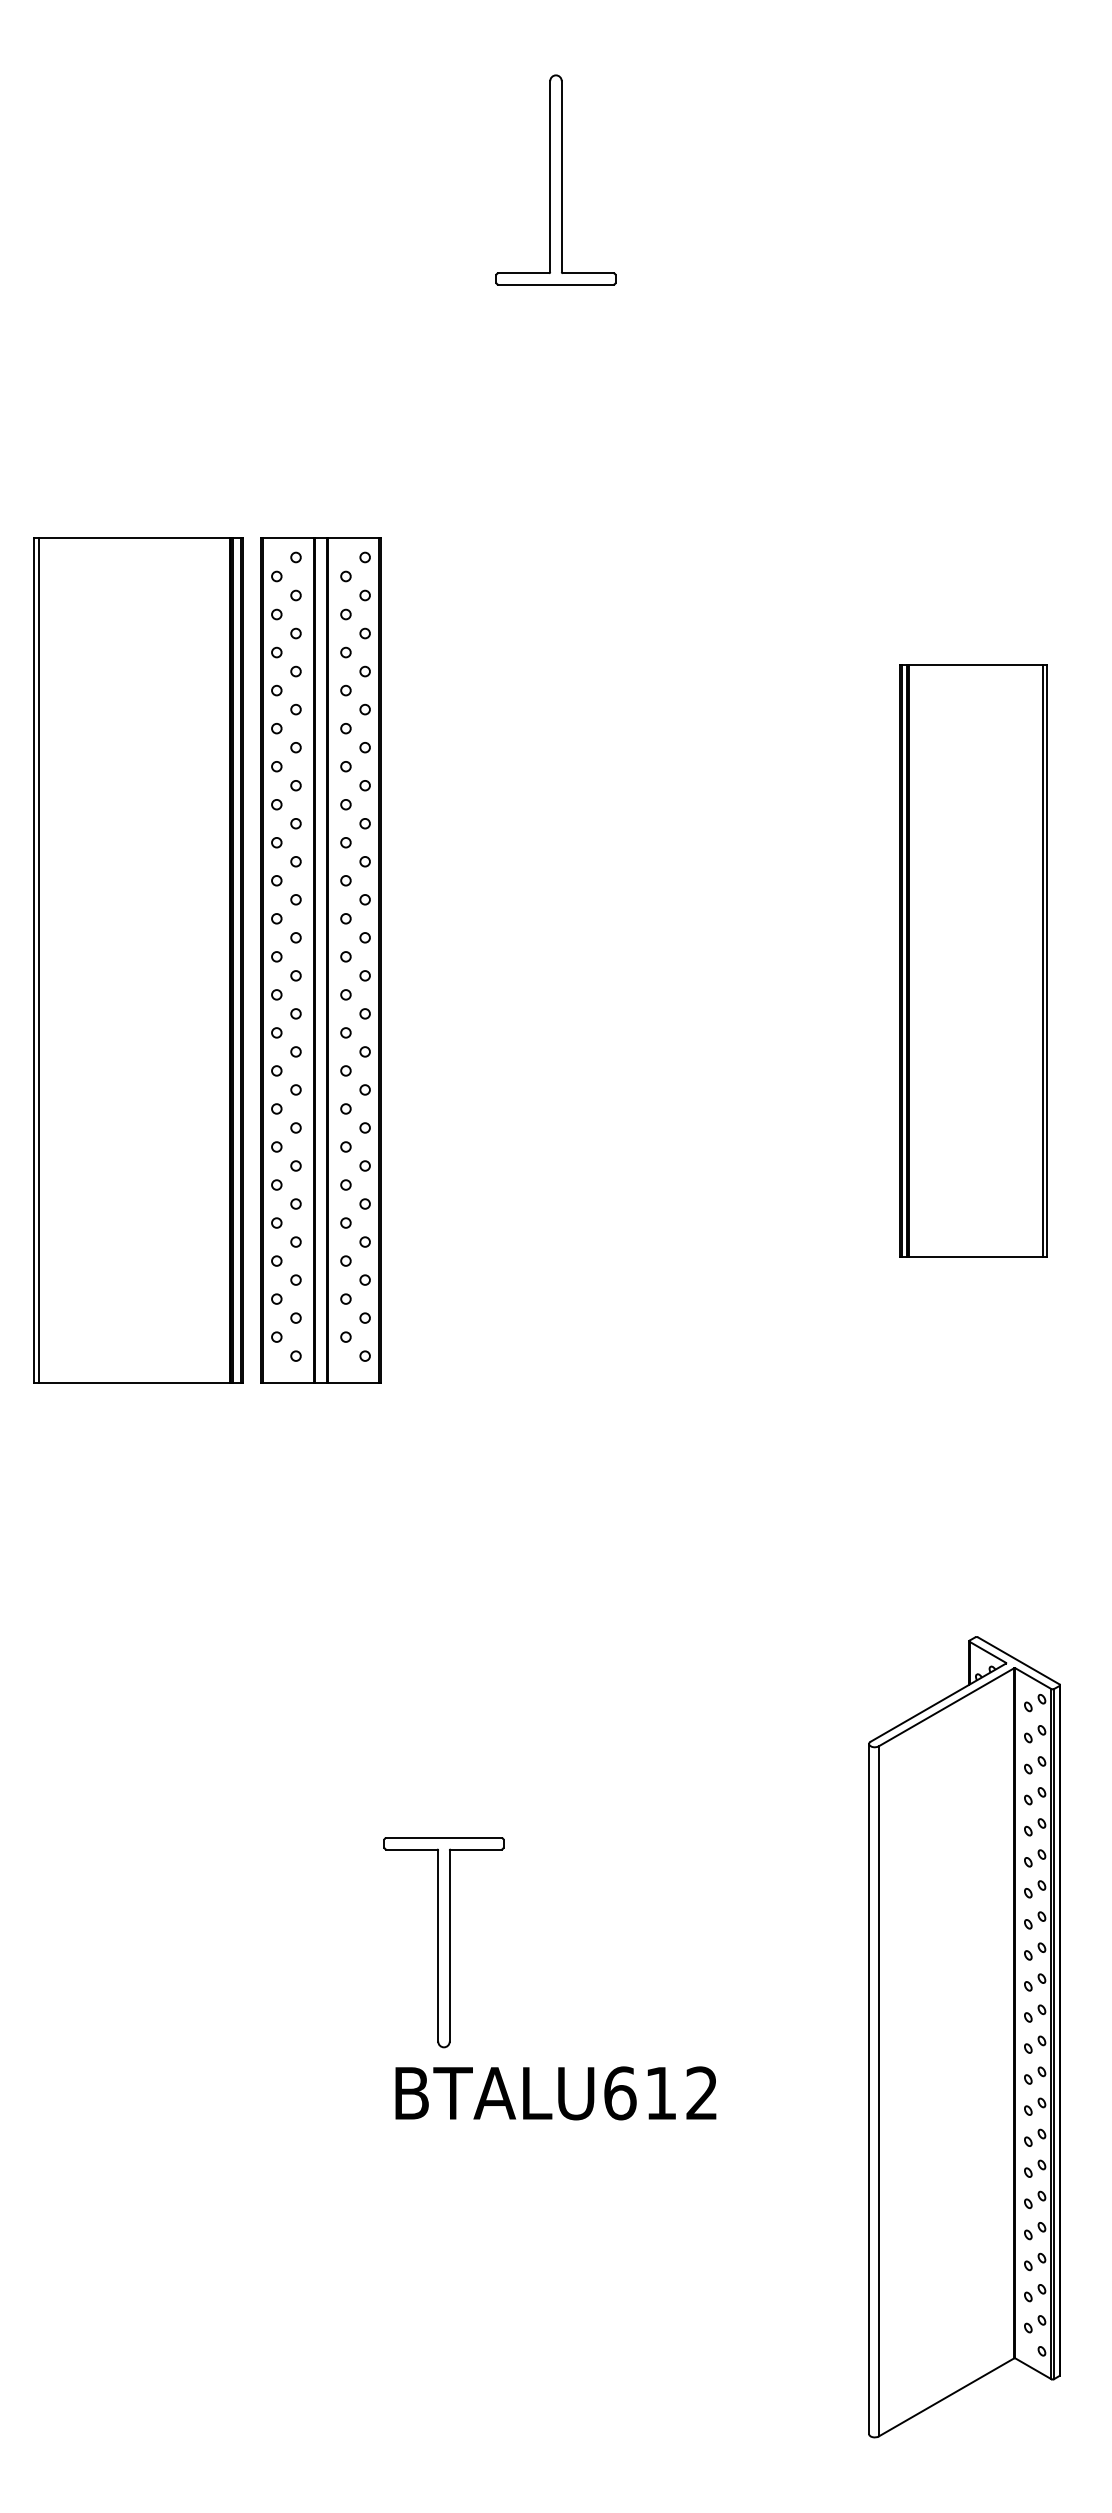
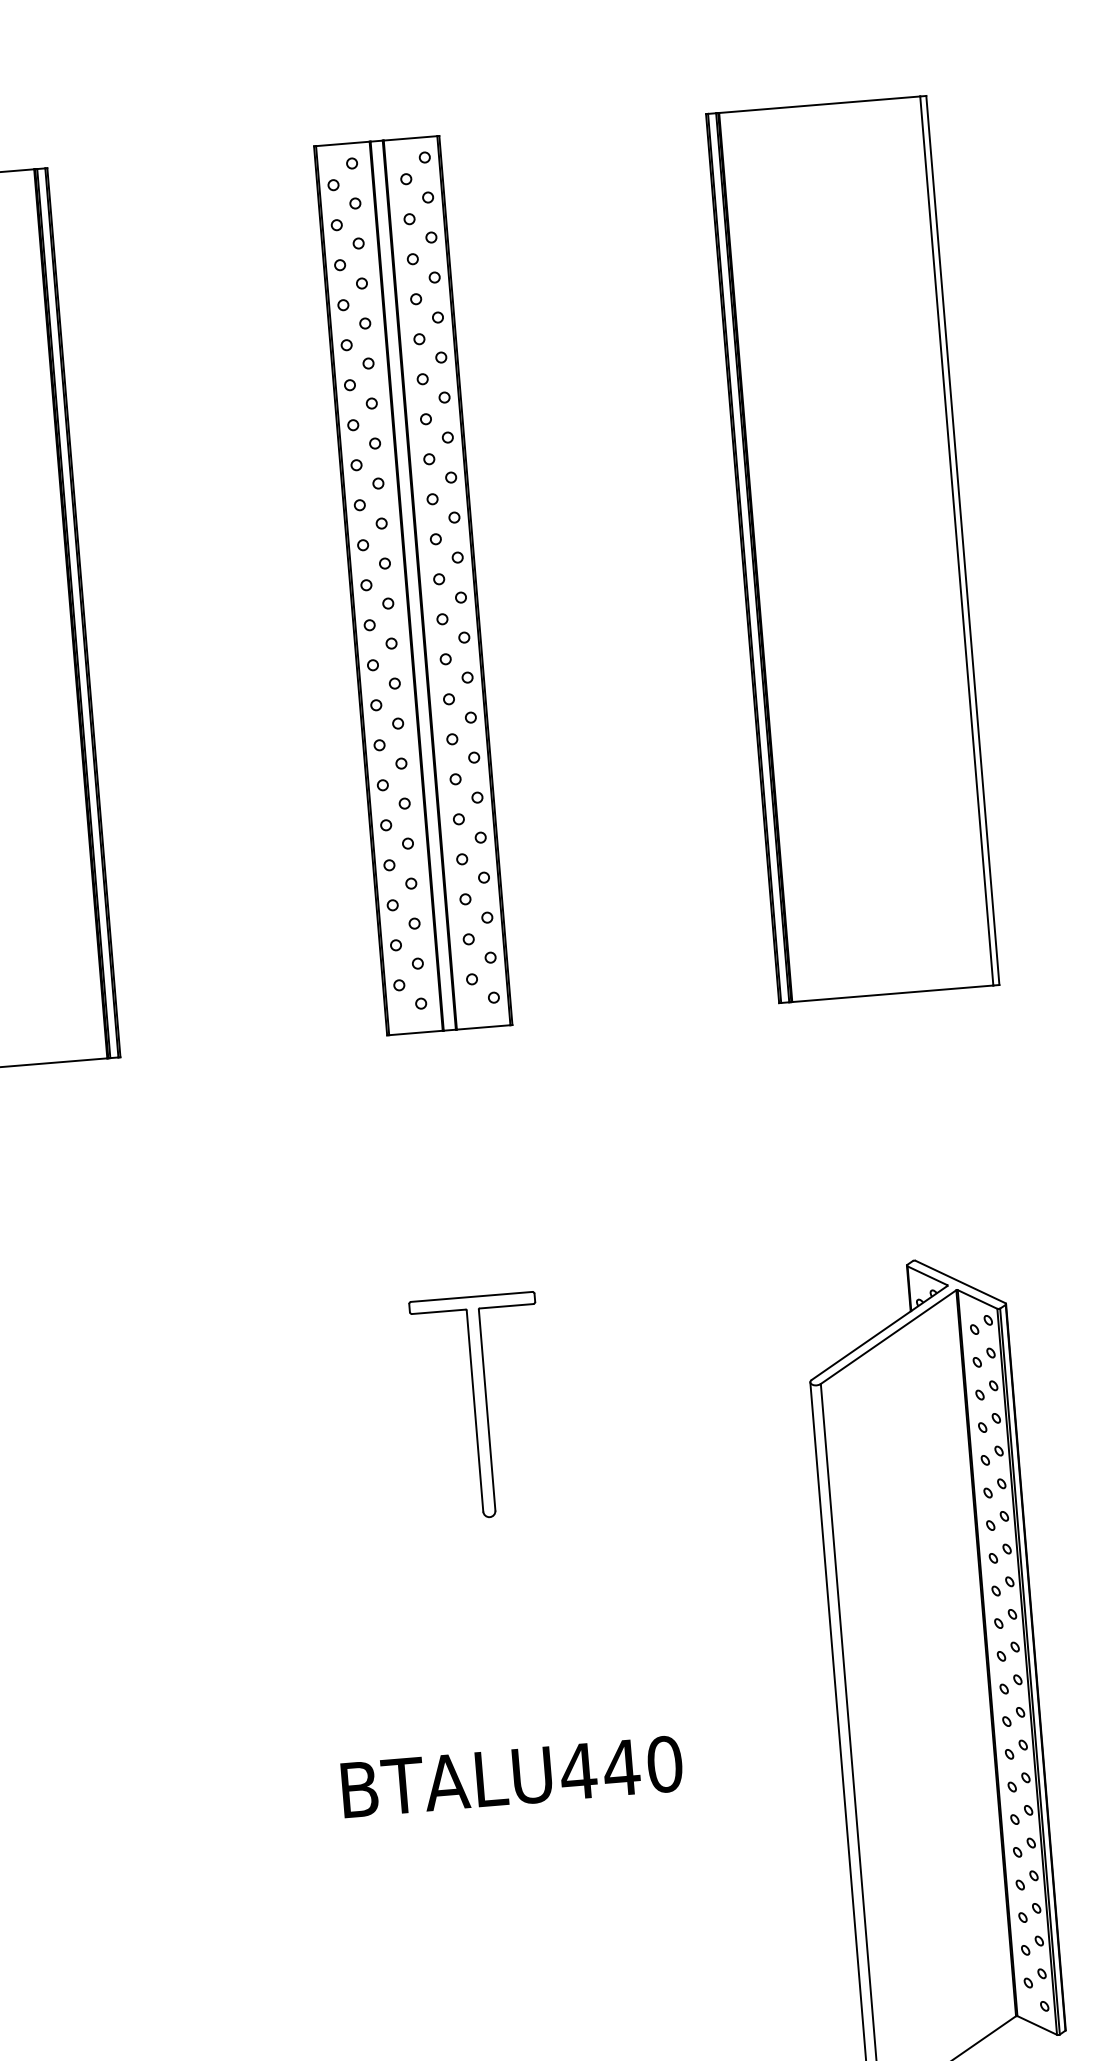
part: (320, 960) -> (412, 585), moved
part: (973, 960) -> (852, 549), size x1.43
part: (443, 1942) -> (480, 1406), moved
text: (660, 2093) -> (621, 1768), BTALU612 -> BTALU440

